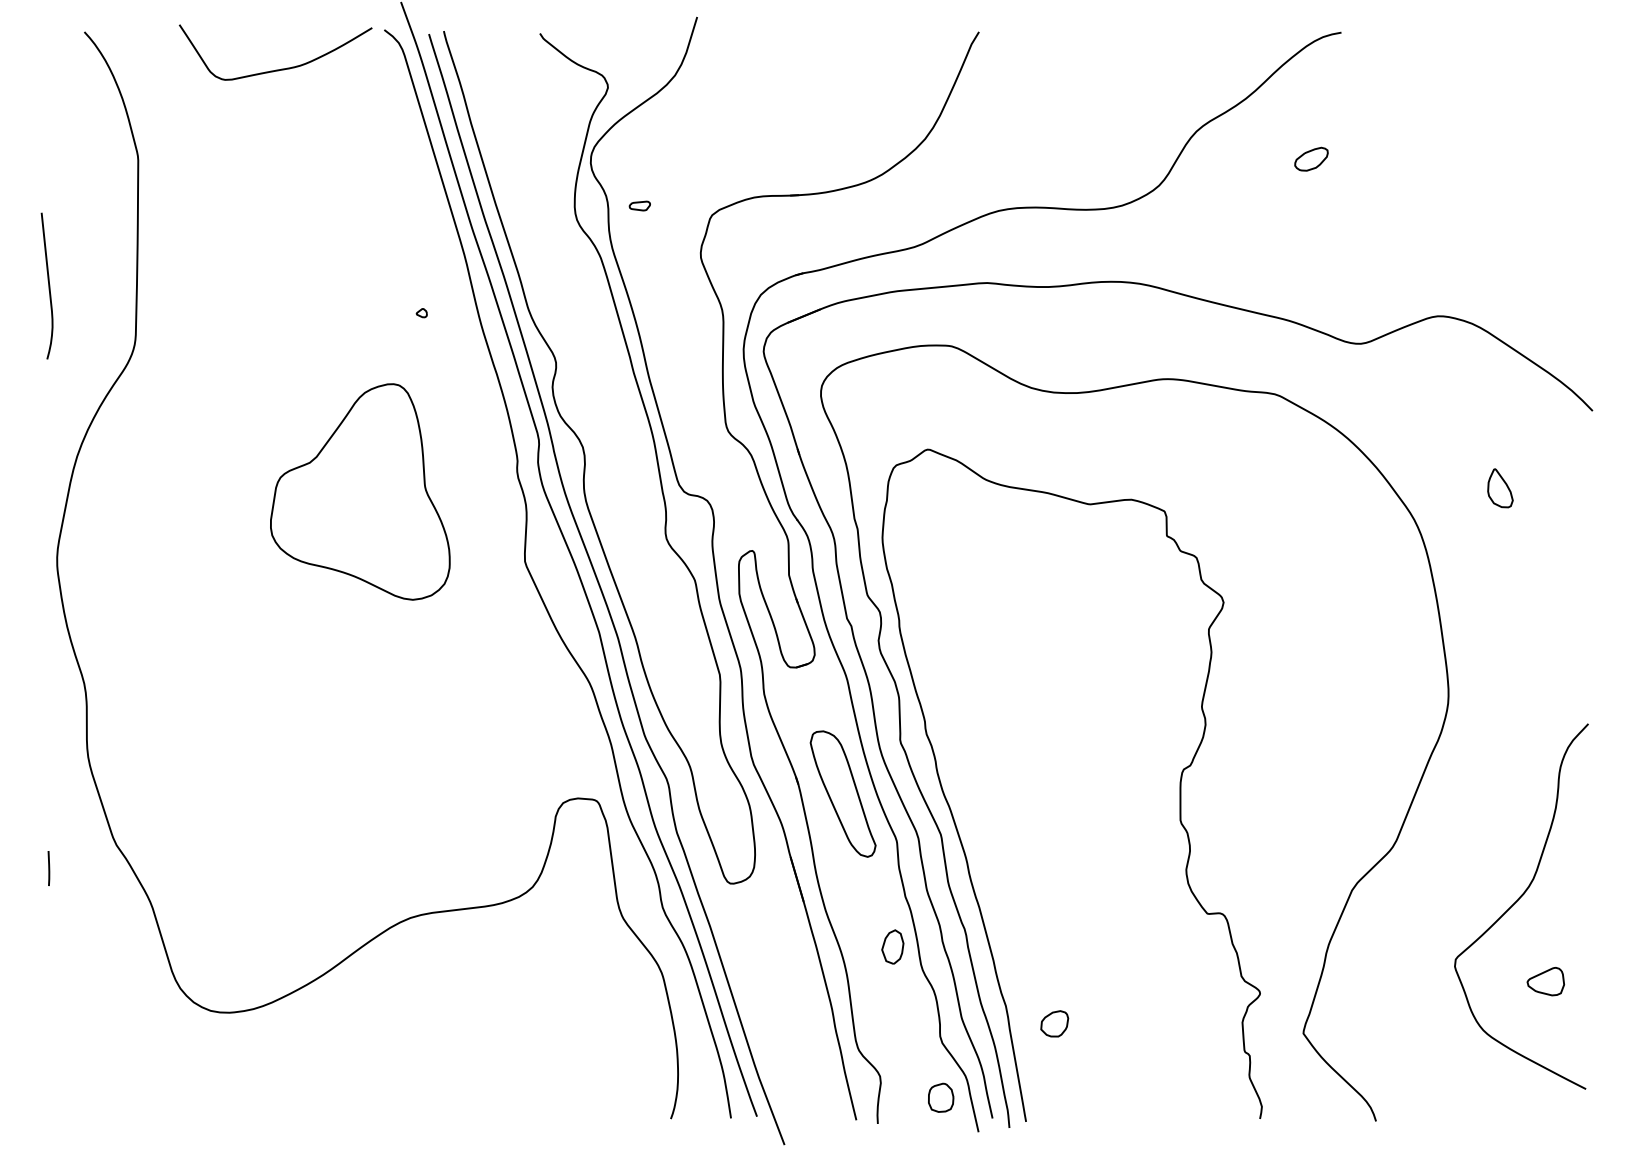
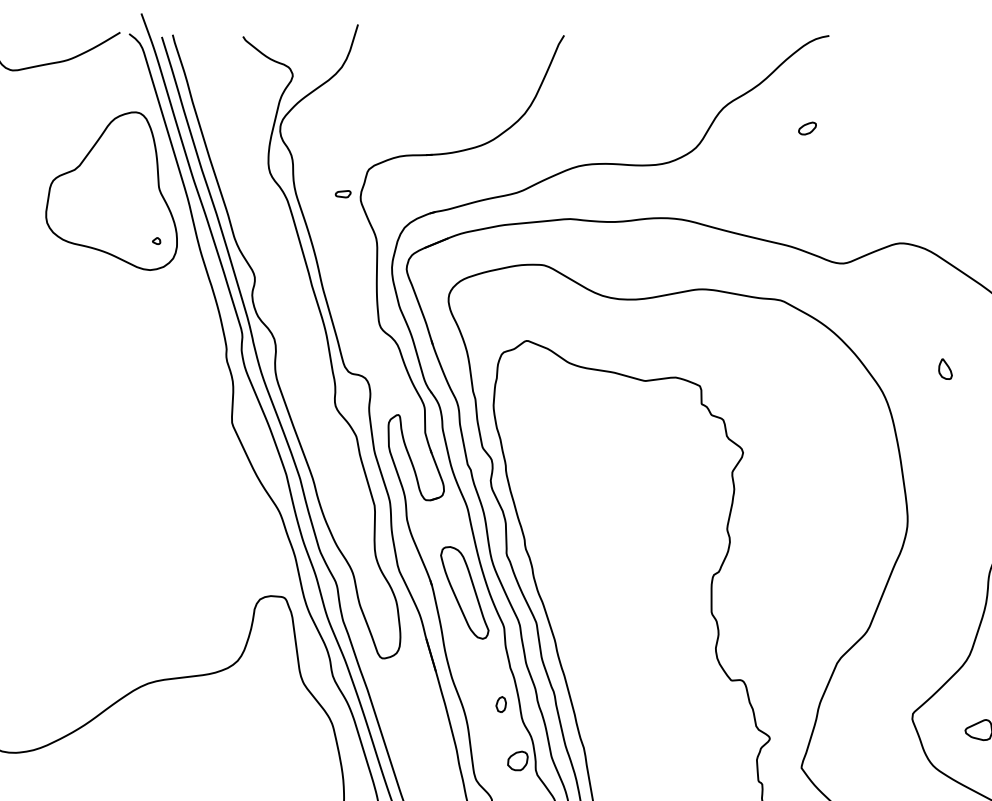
part: (1311, 159) -> (807, 128), size x0.71
part: (639, 205) -> (342, 193), moved
part: (1499, 487) -> (944, 368), size x0.71
part: (360, 491) -> (111, 190), moved
part: (892, 946) -> (500, 704), size x0.62
part: (1054, 1023) -> (517, 760), moved

